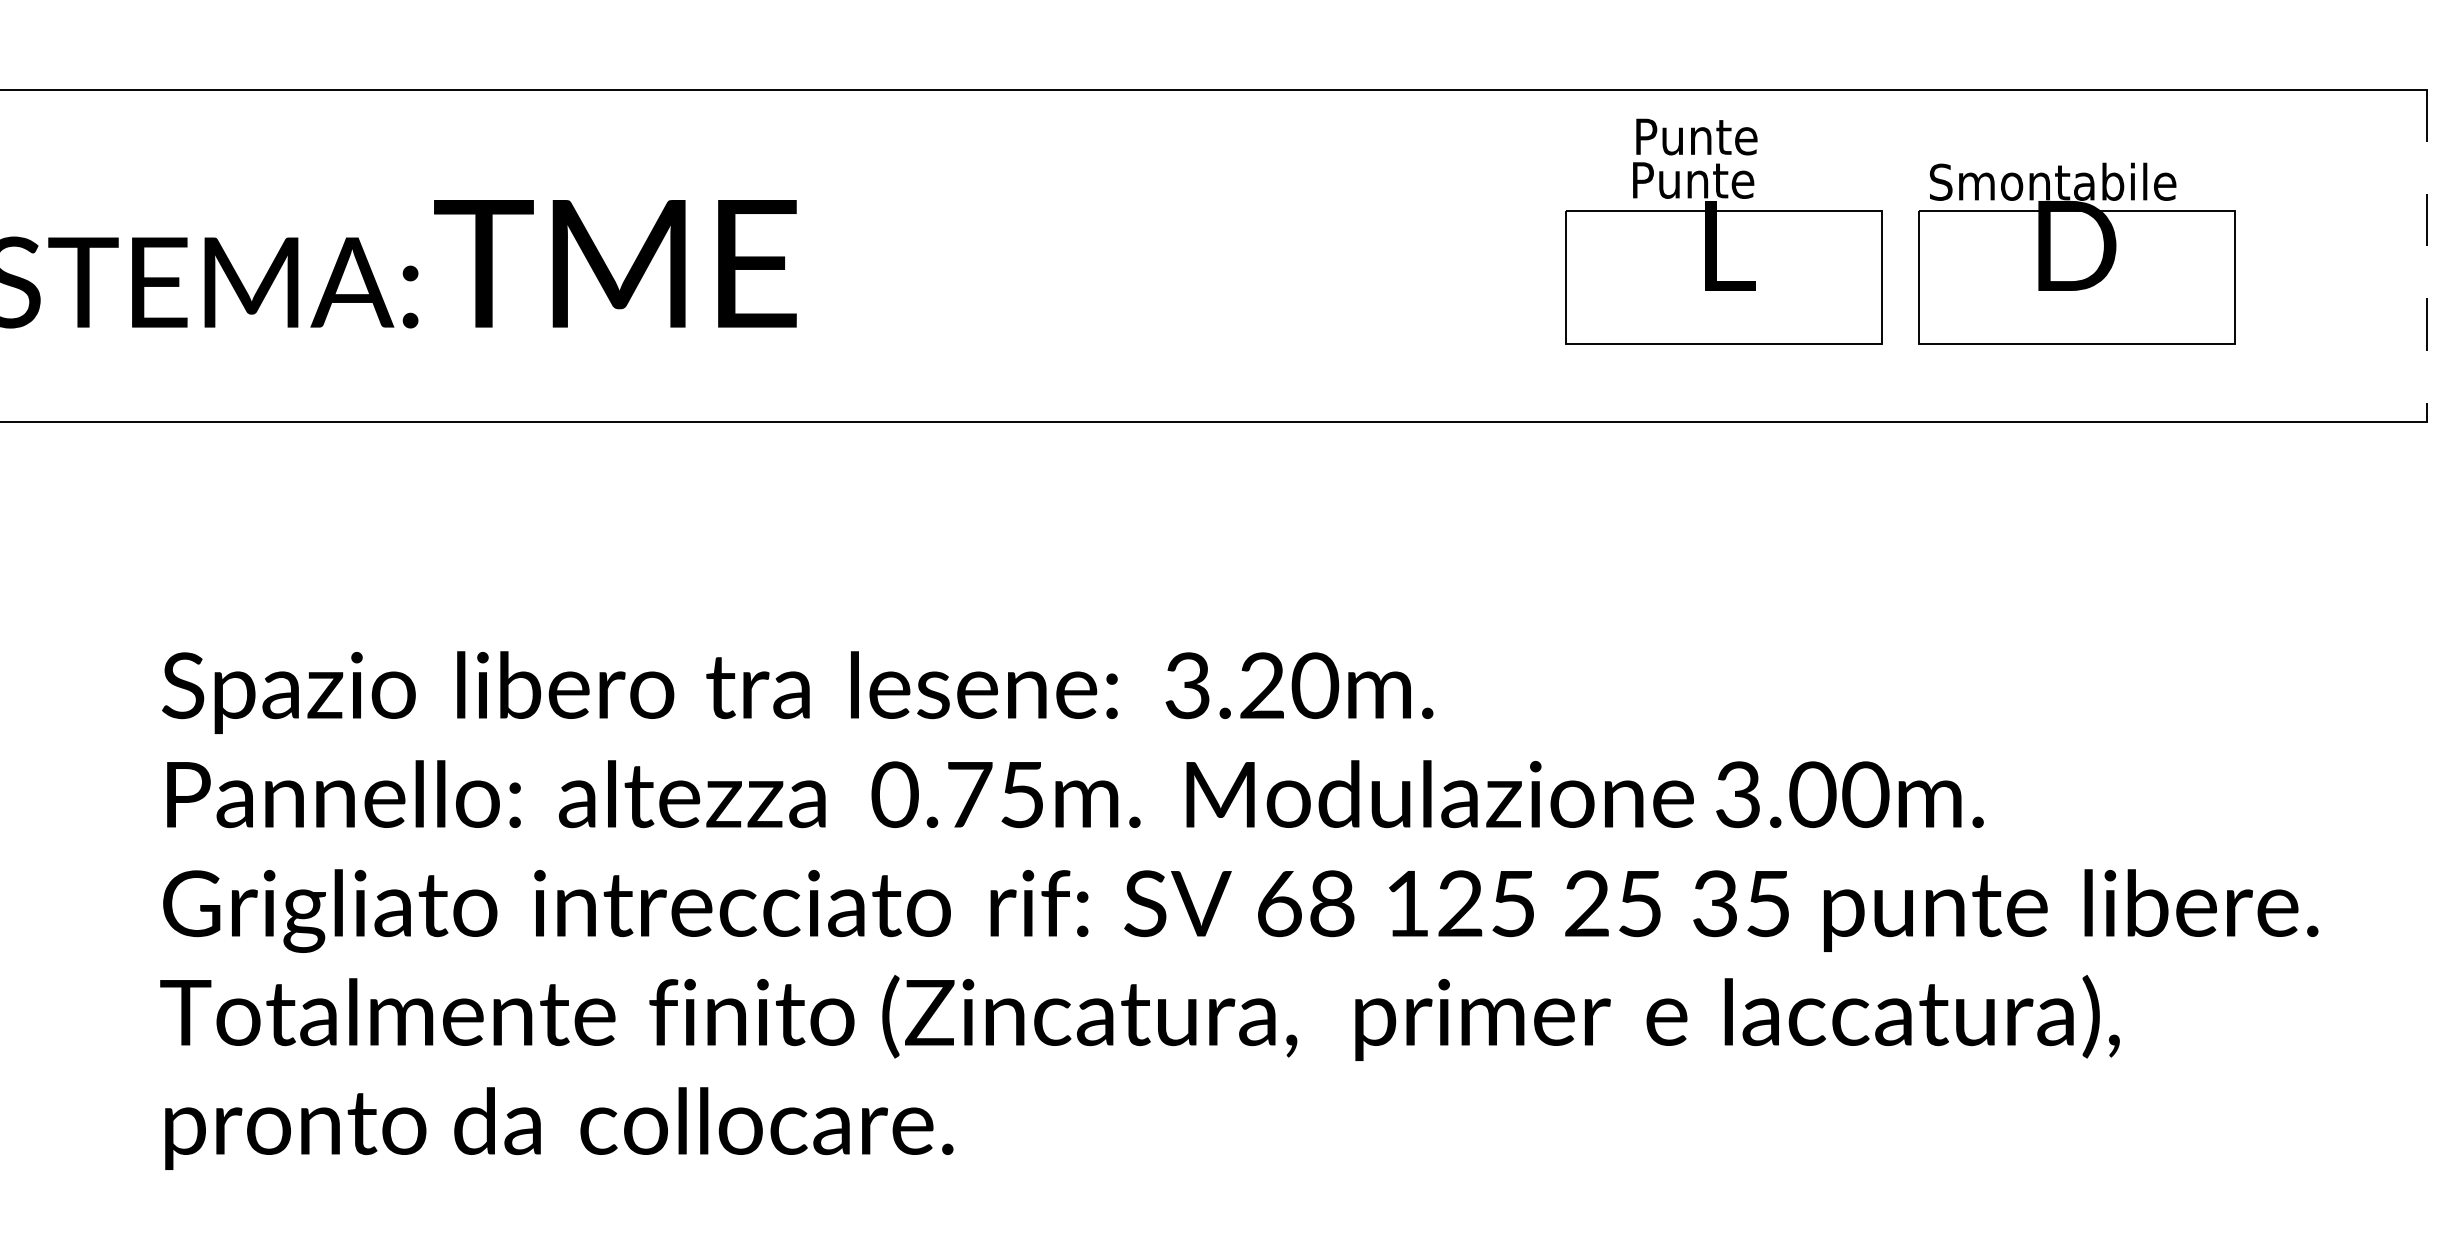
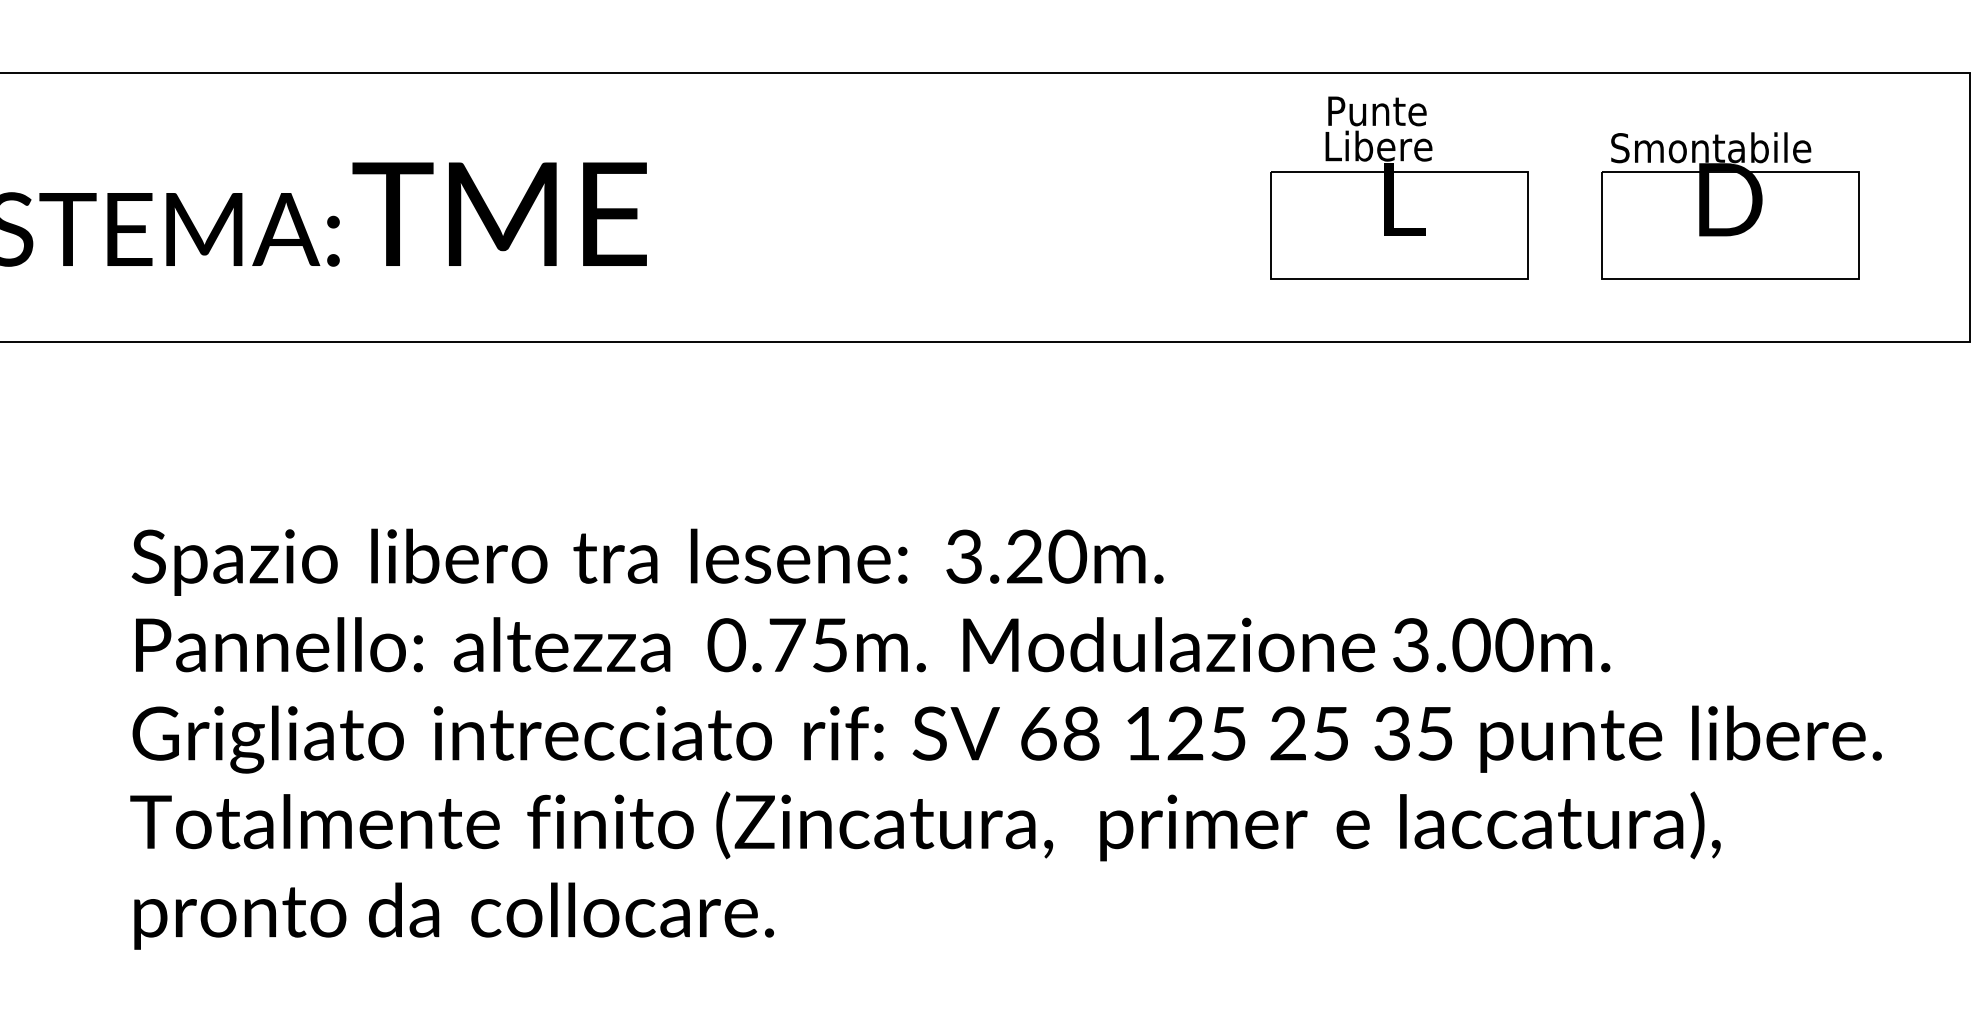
text: (1700, 179) -> (1380, 145), Punte -> Libere
part: (2076, 253) -> (1730, 205), moved
line: (2426, 255) -> (1969, 207), dashed -> solid

